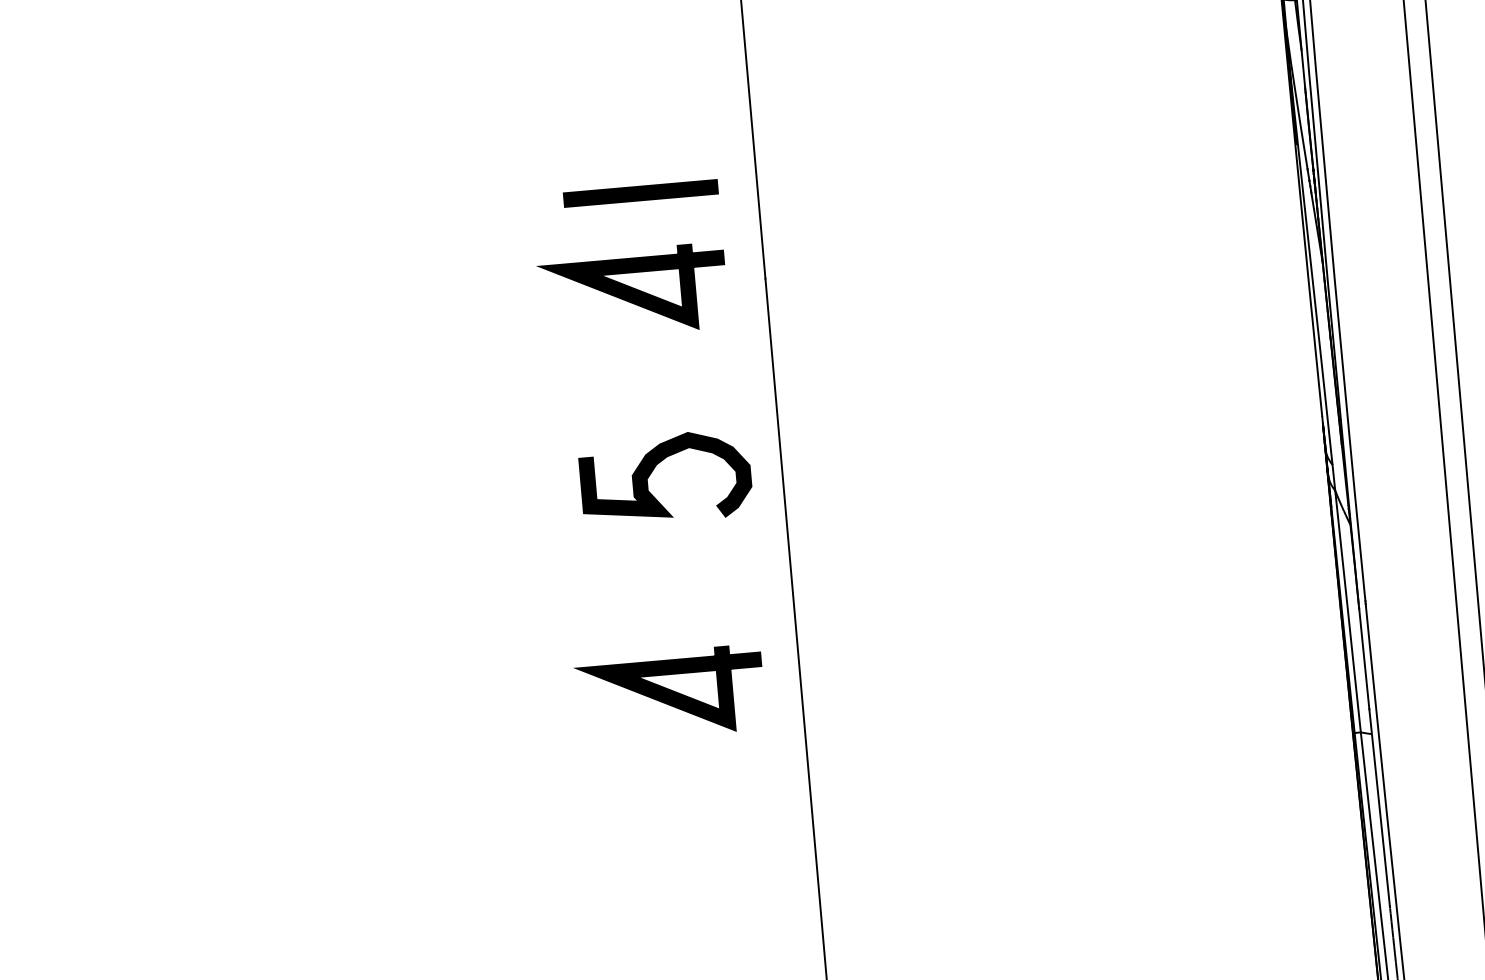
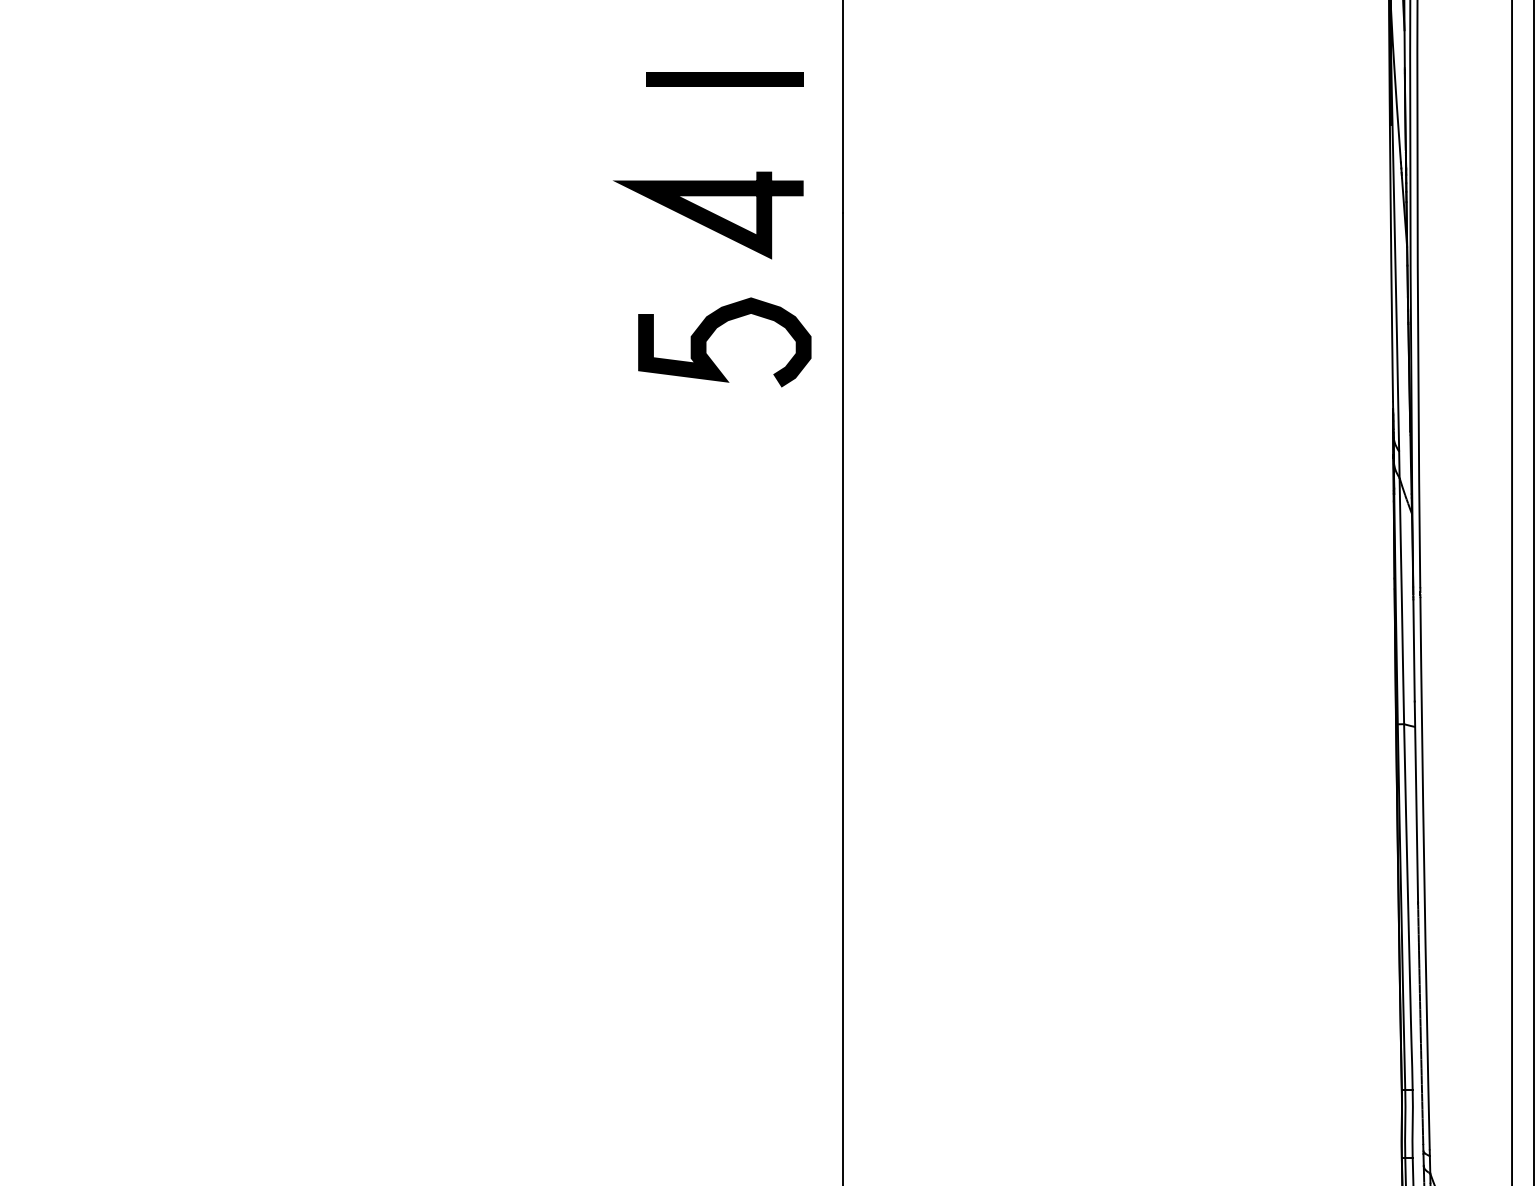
line: (640, 193) -> (724, 79), moved
curve: (653, 471) -> (712, 334), moved
line: (670, 694) -> (710, 624), removed

